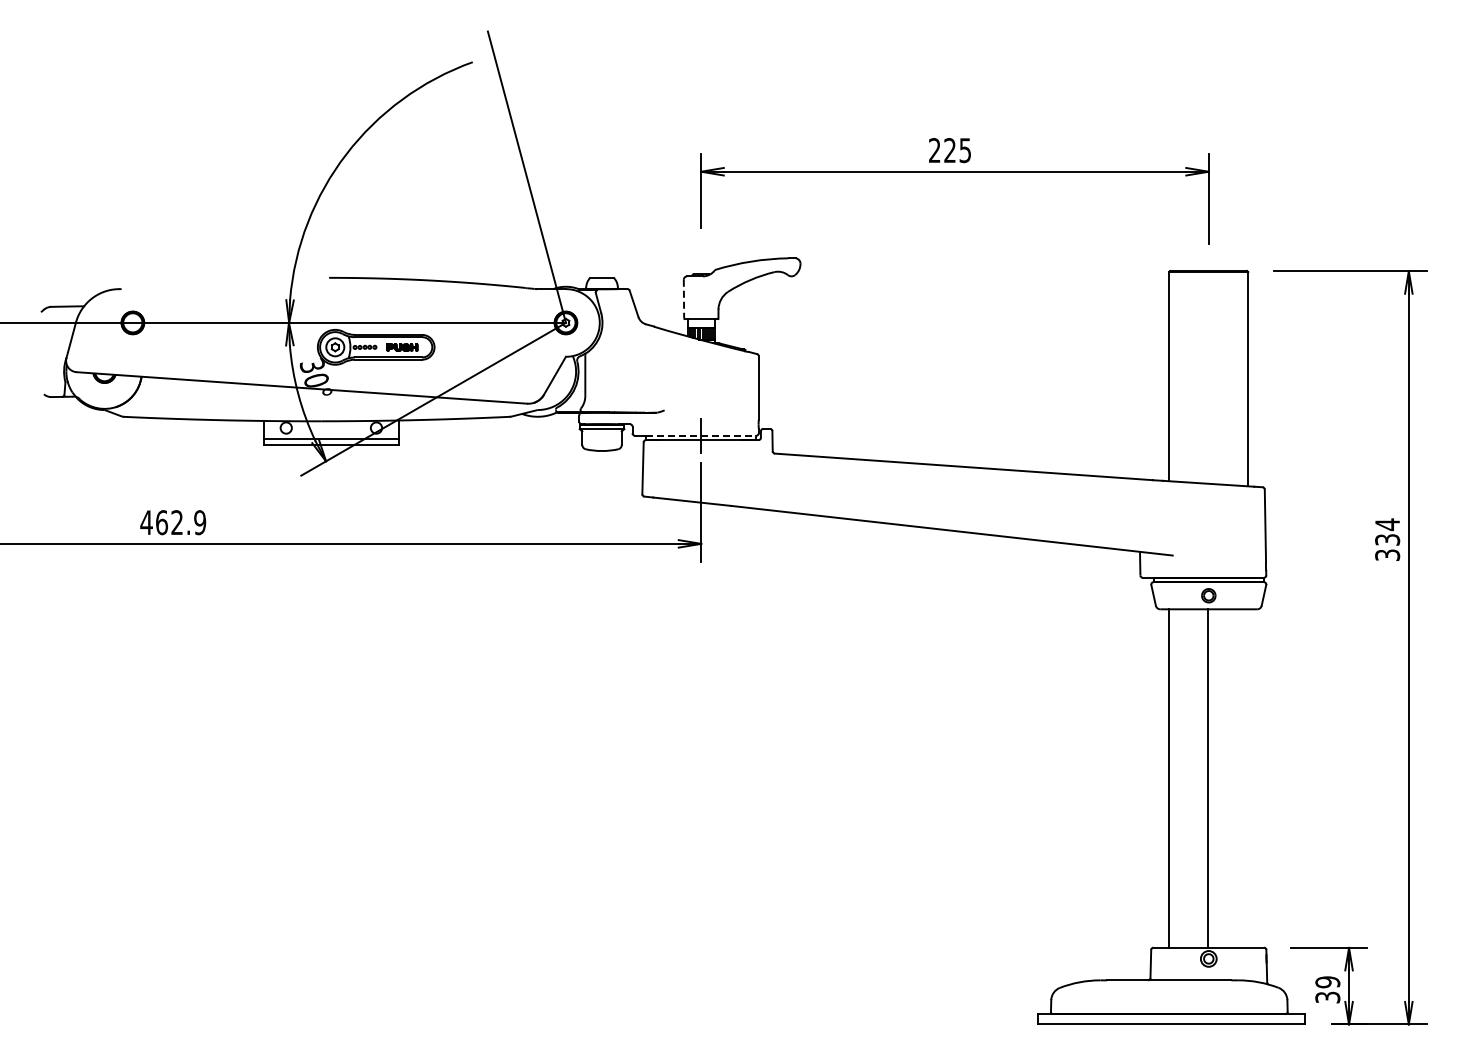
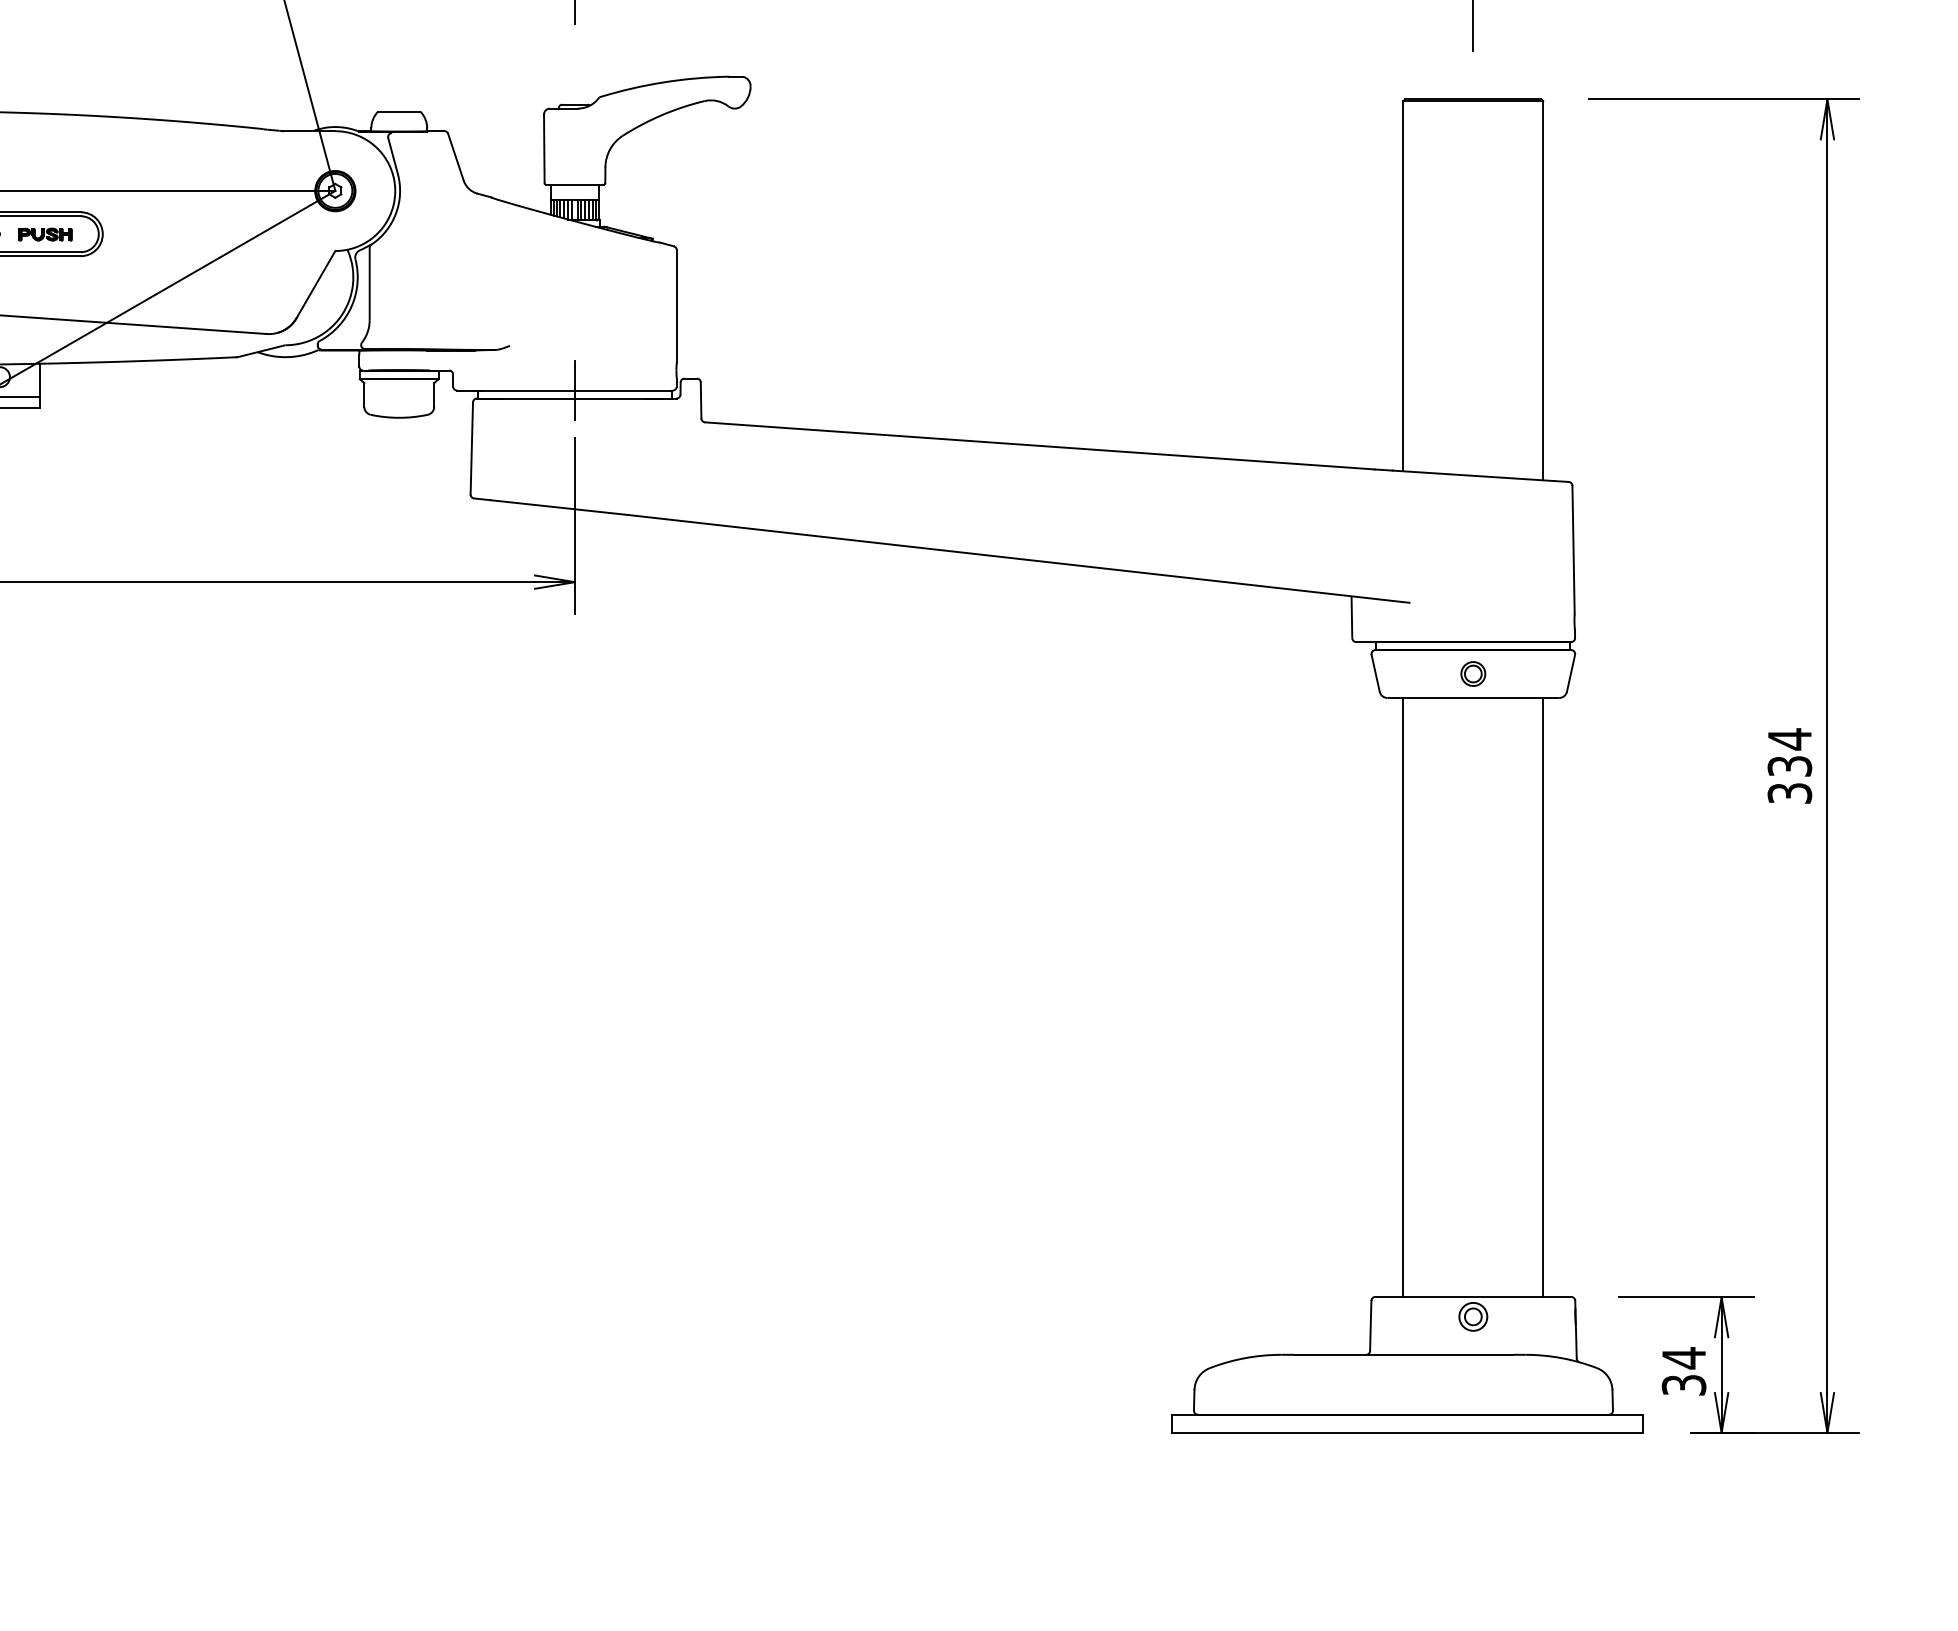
line: (683, 299) -> (543, 149), dashed -> solid
line: (701, 435) -> (575, 390), dashed -> solid
text: (1387, 539) -> (1789, 765), moved
line: (1208, 778) -> (1543, 997), moved
text: (1327, 982) -> (1683, 1358), 39 -> 34

